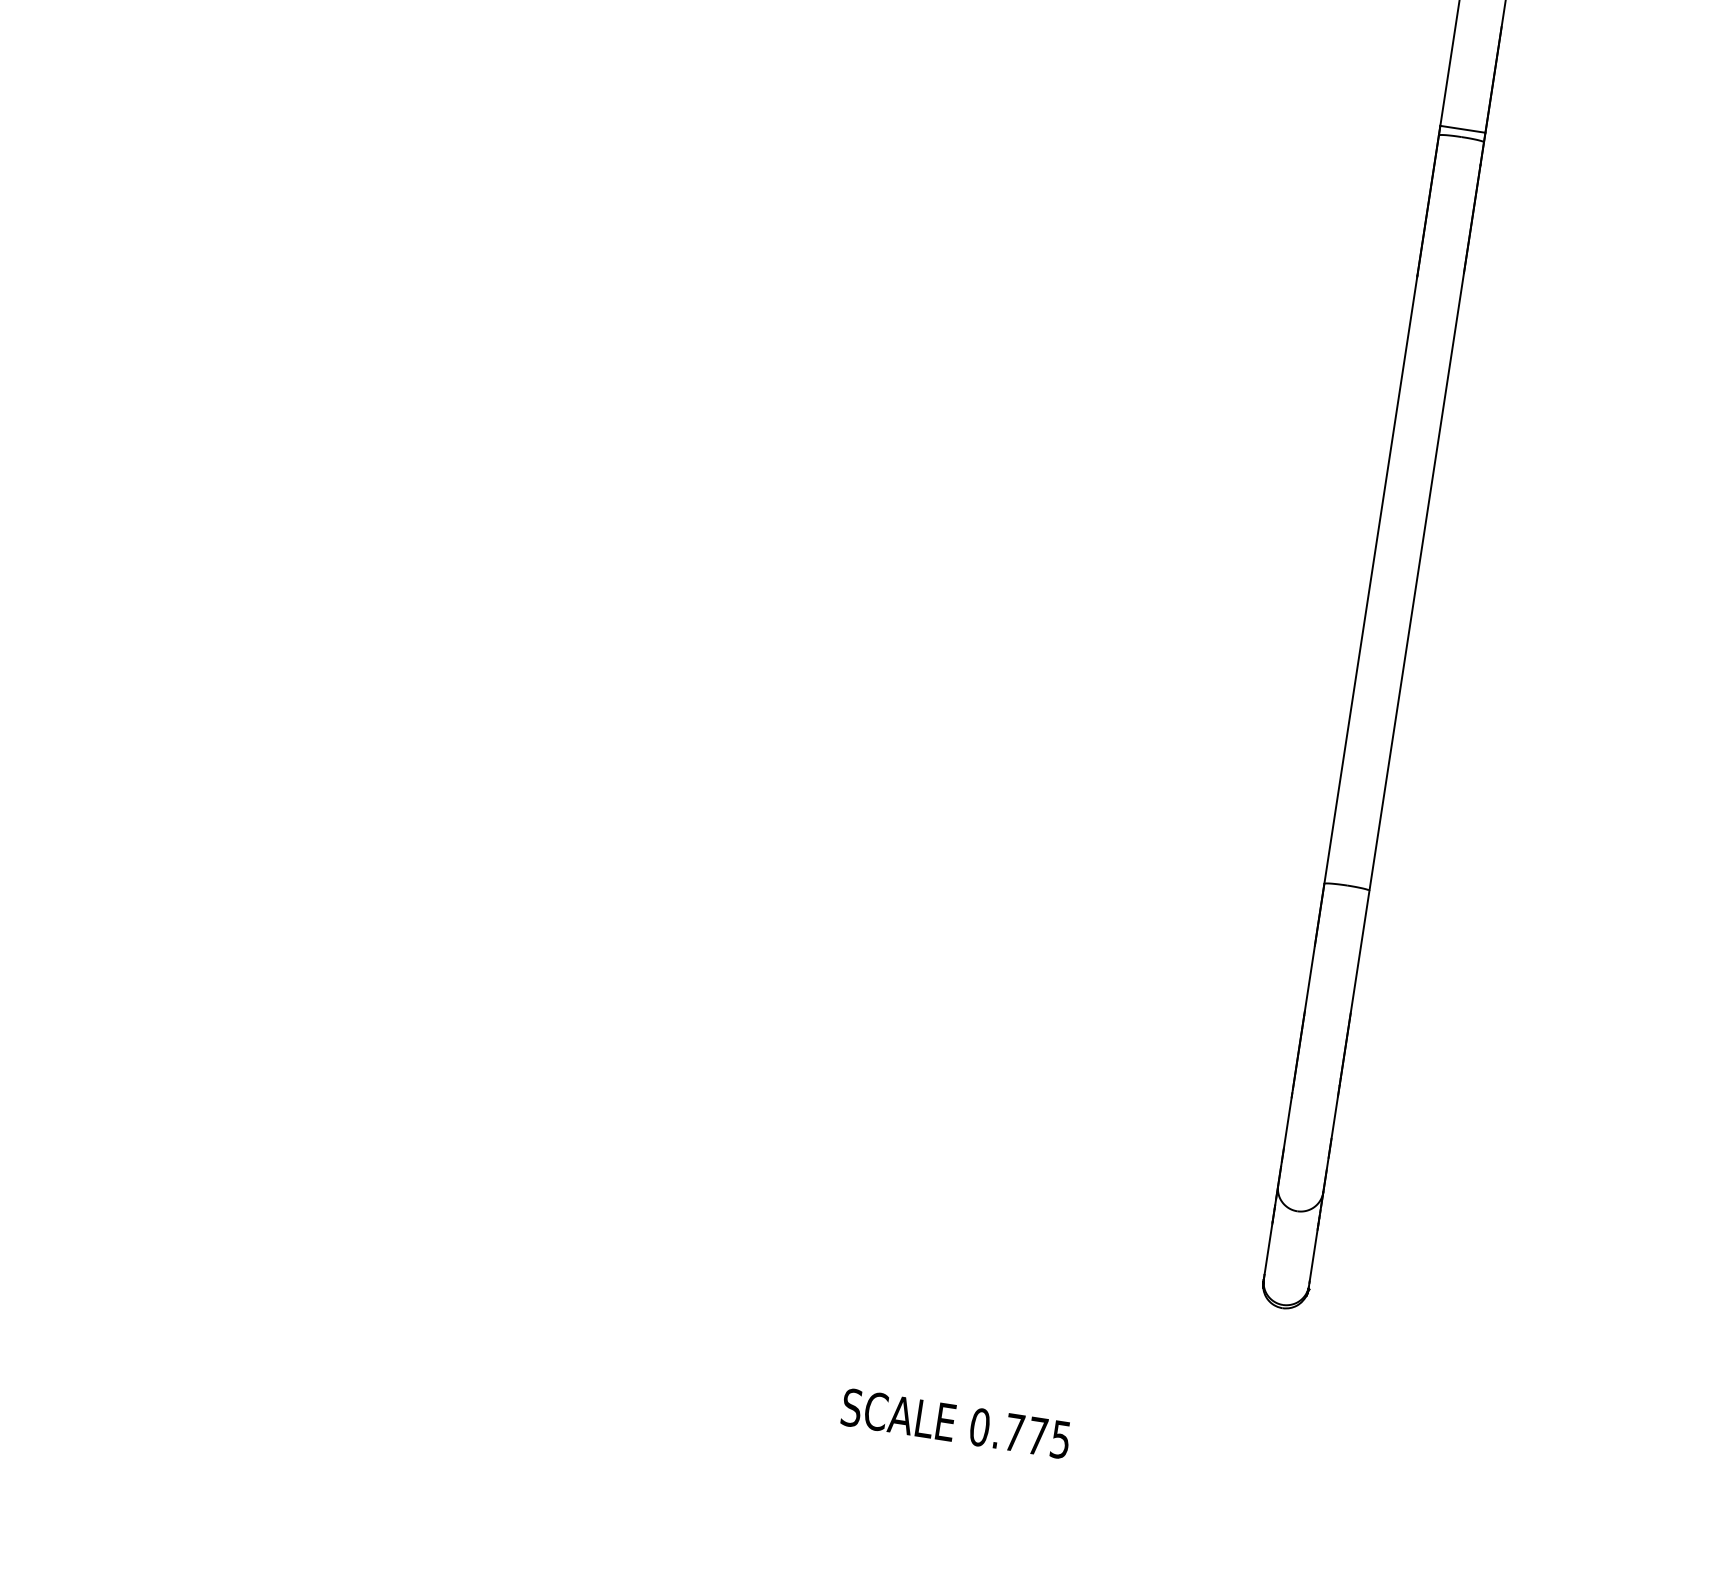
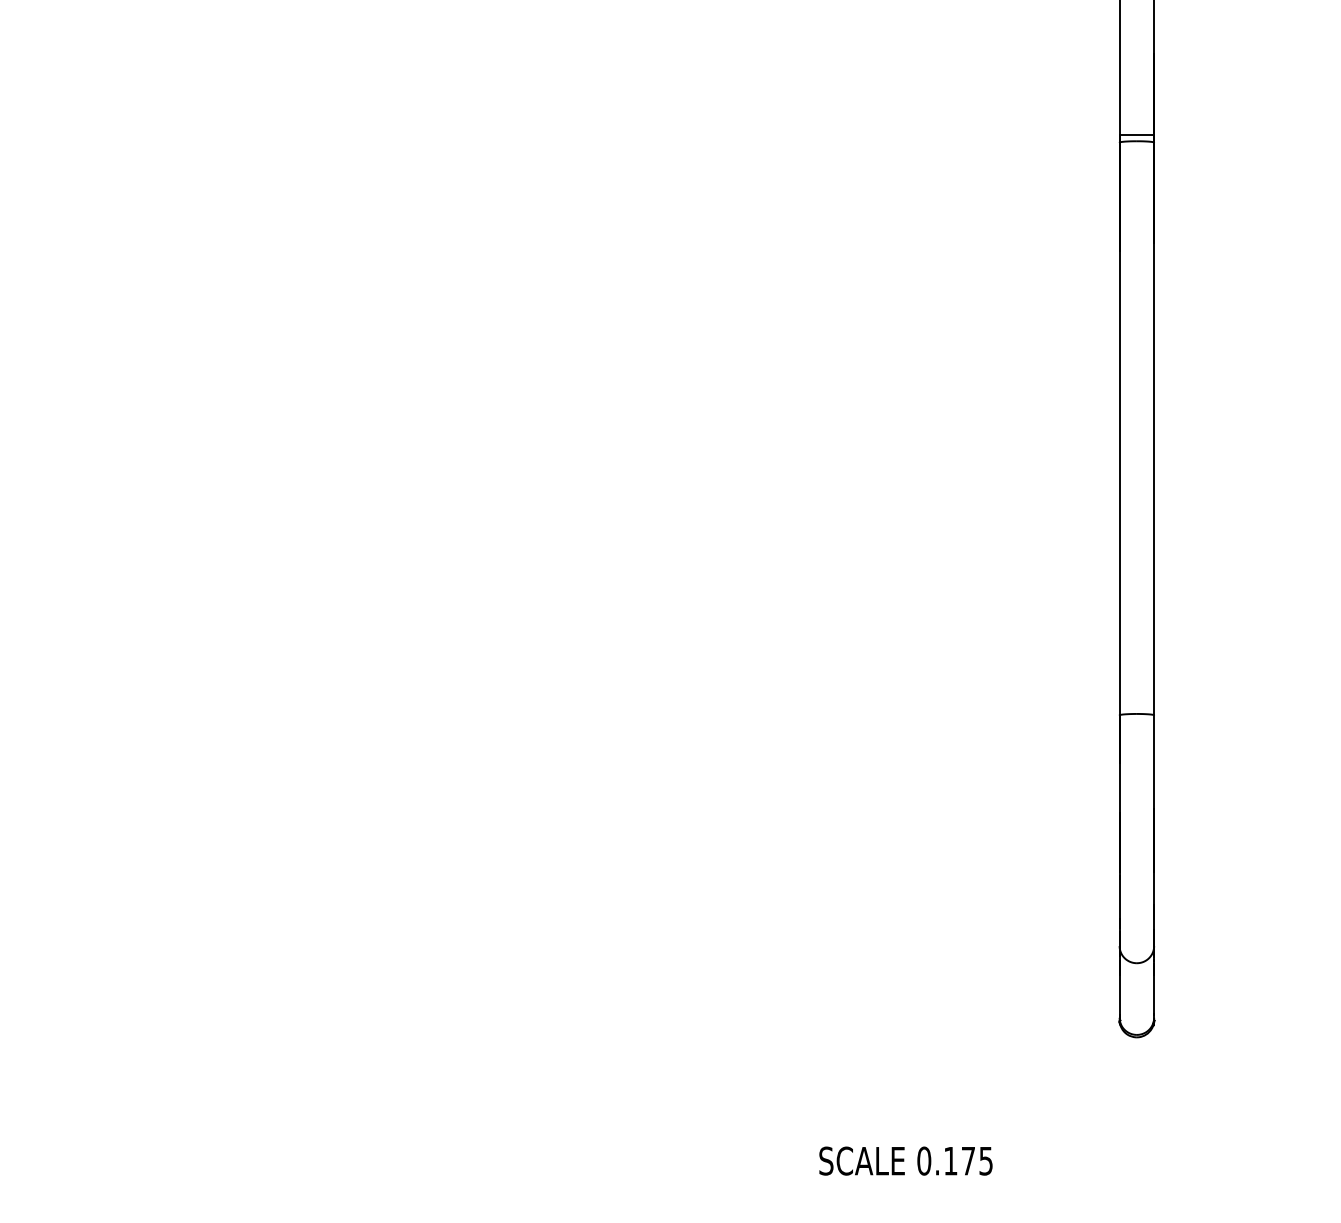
text: (1014, 1433) -> (950, 1161), 0.775 -> 0.175

